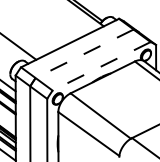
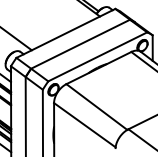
line: (84, 53) -> (80, 43), dashed -> solid
line: (101, 66) -> (97, 57), dashed -> solid

